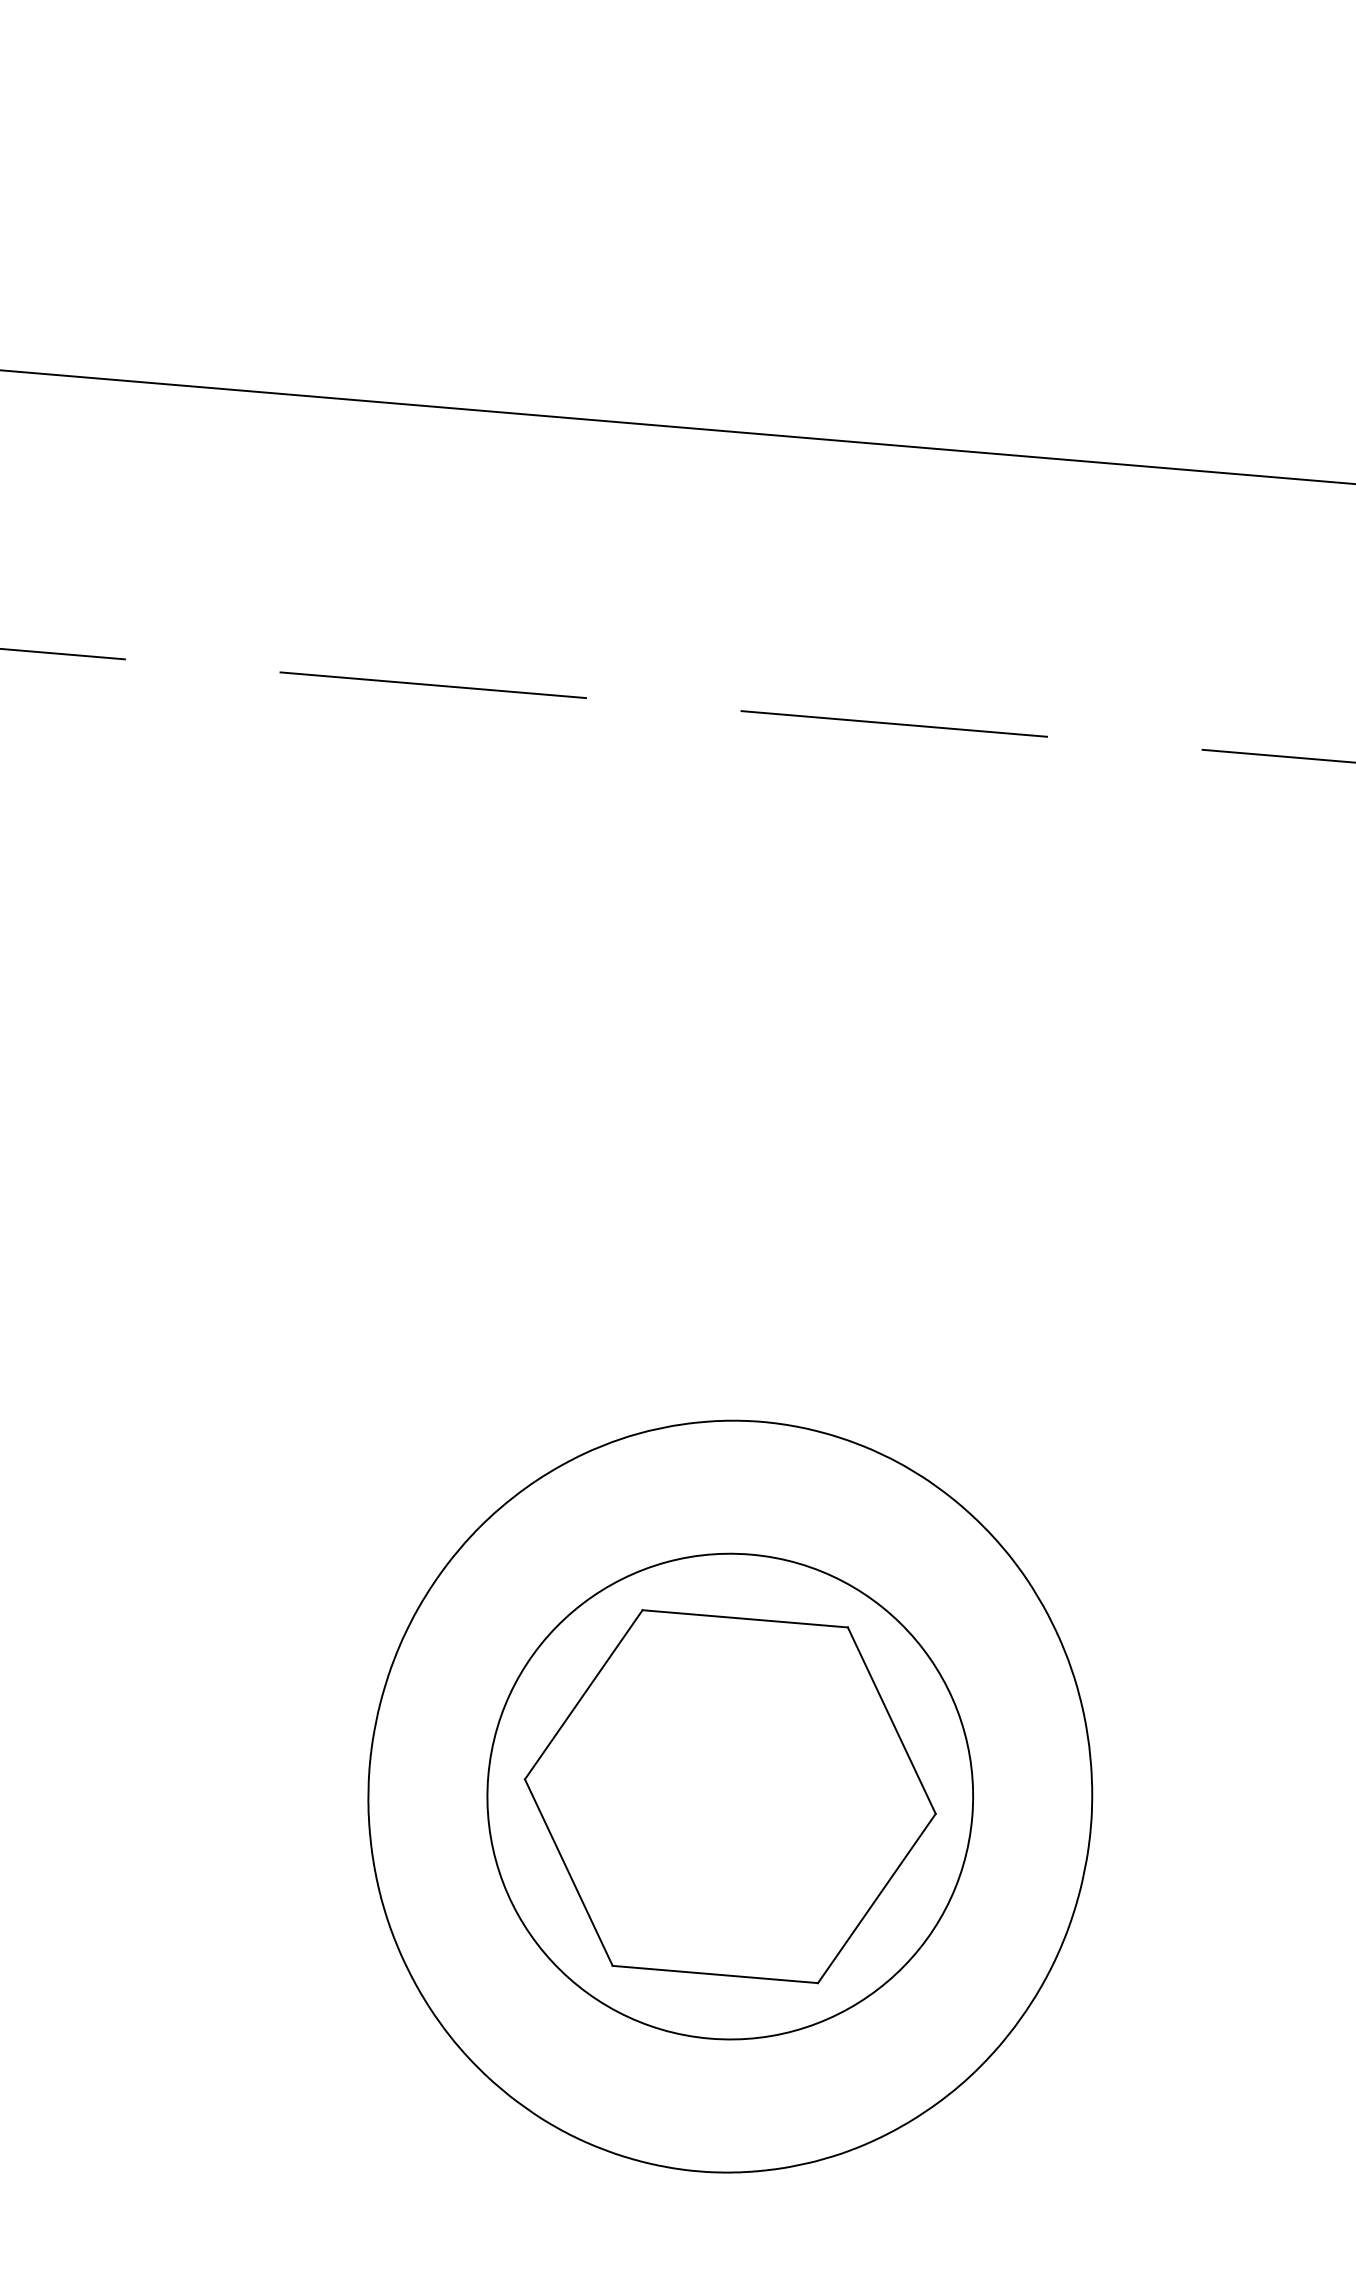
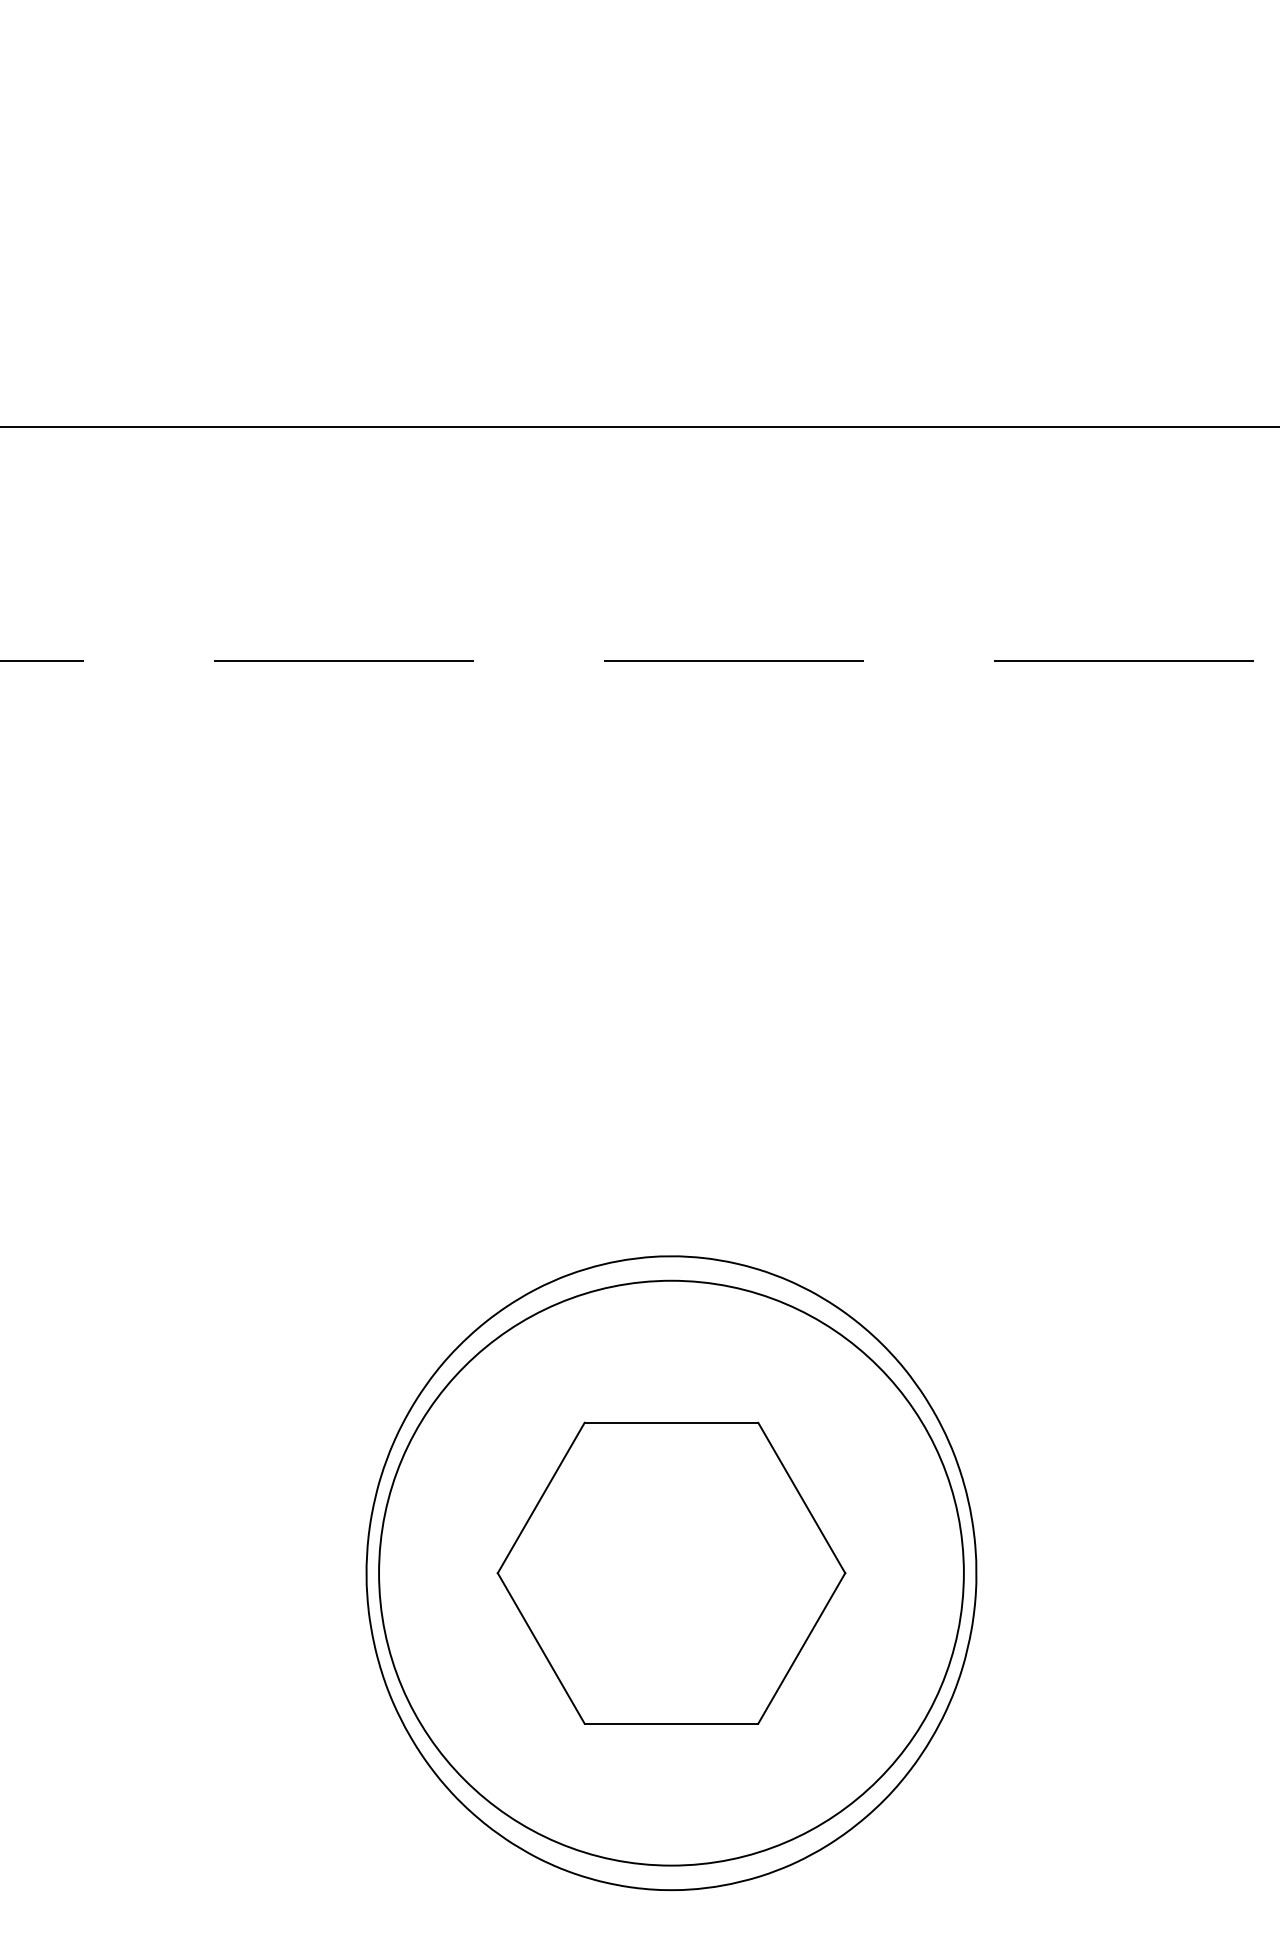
circle: (730, 1795) -> (671, 1572), size x1.43

